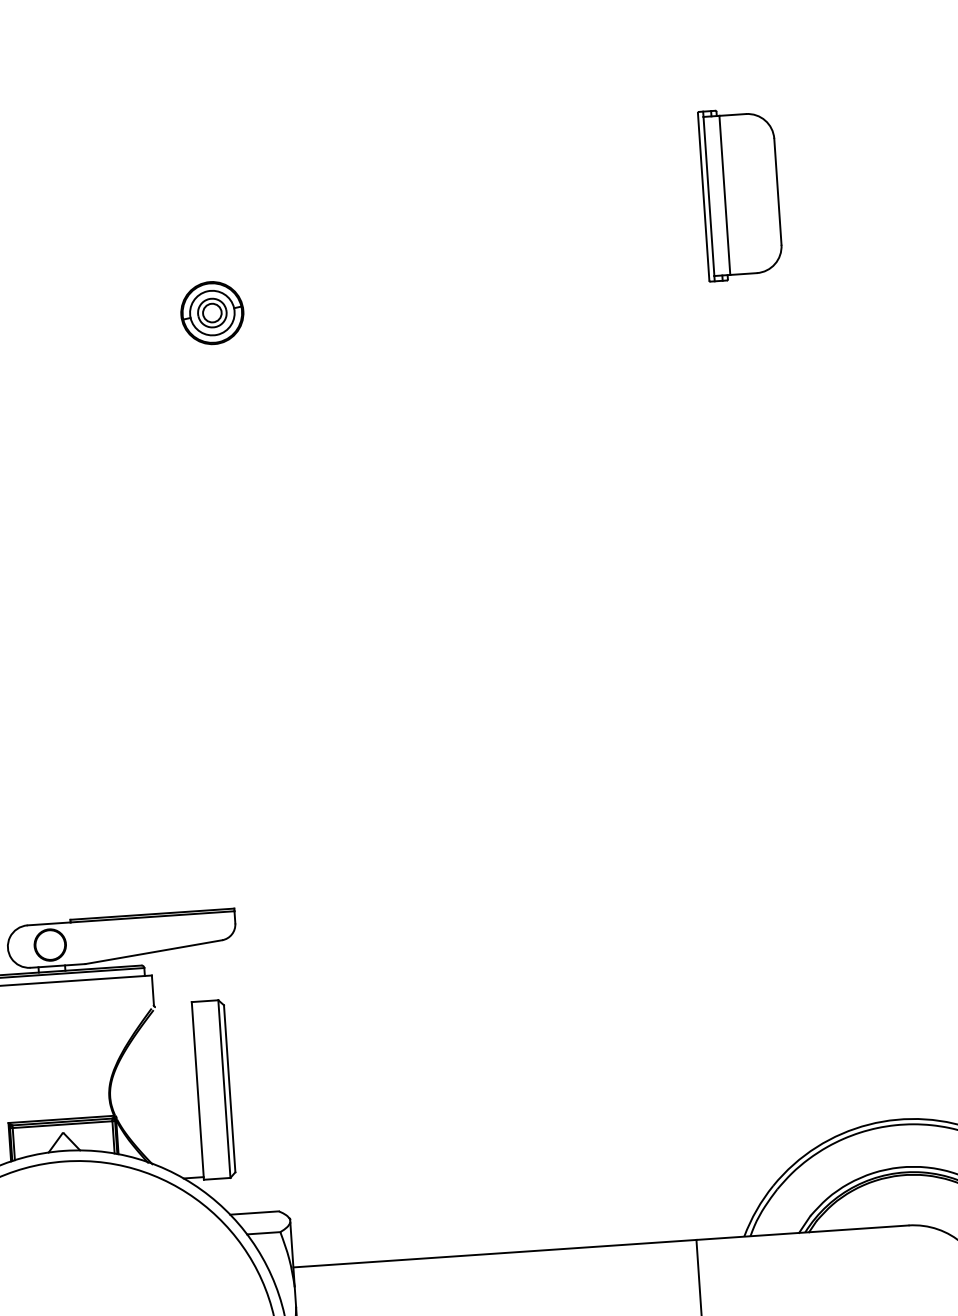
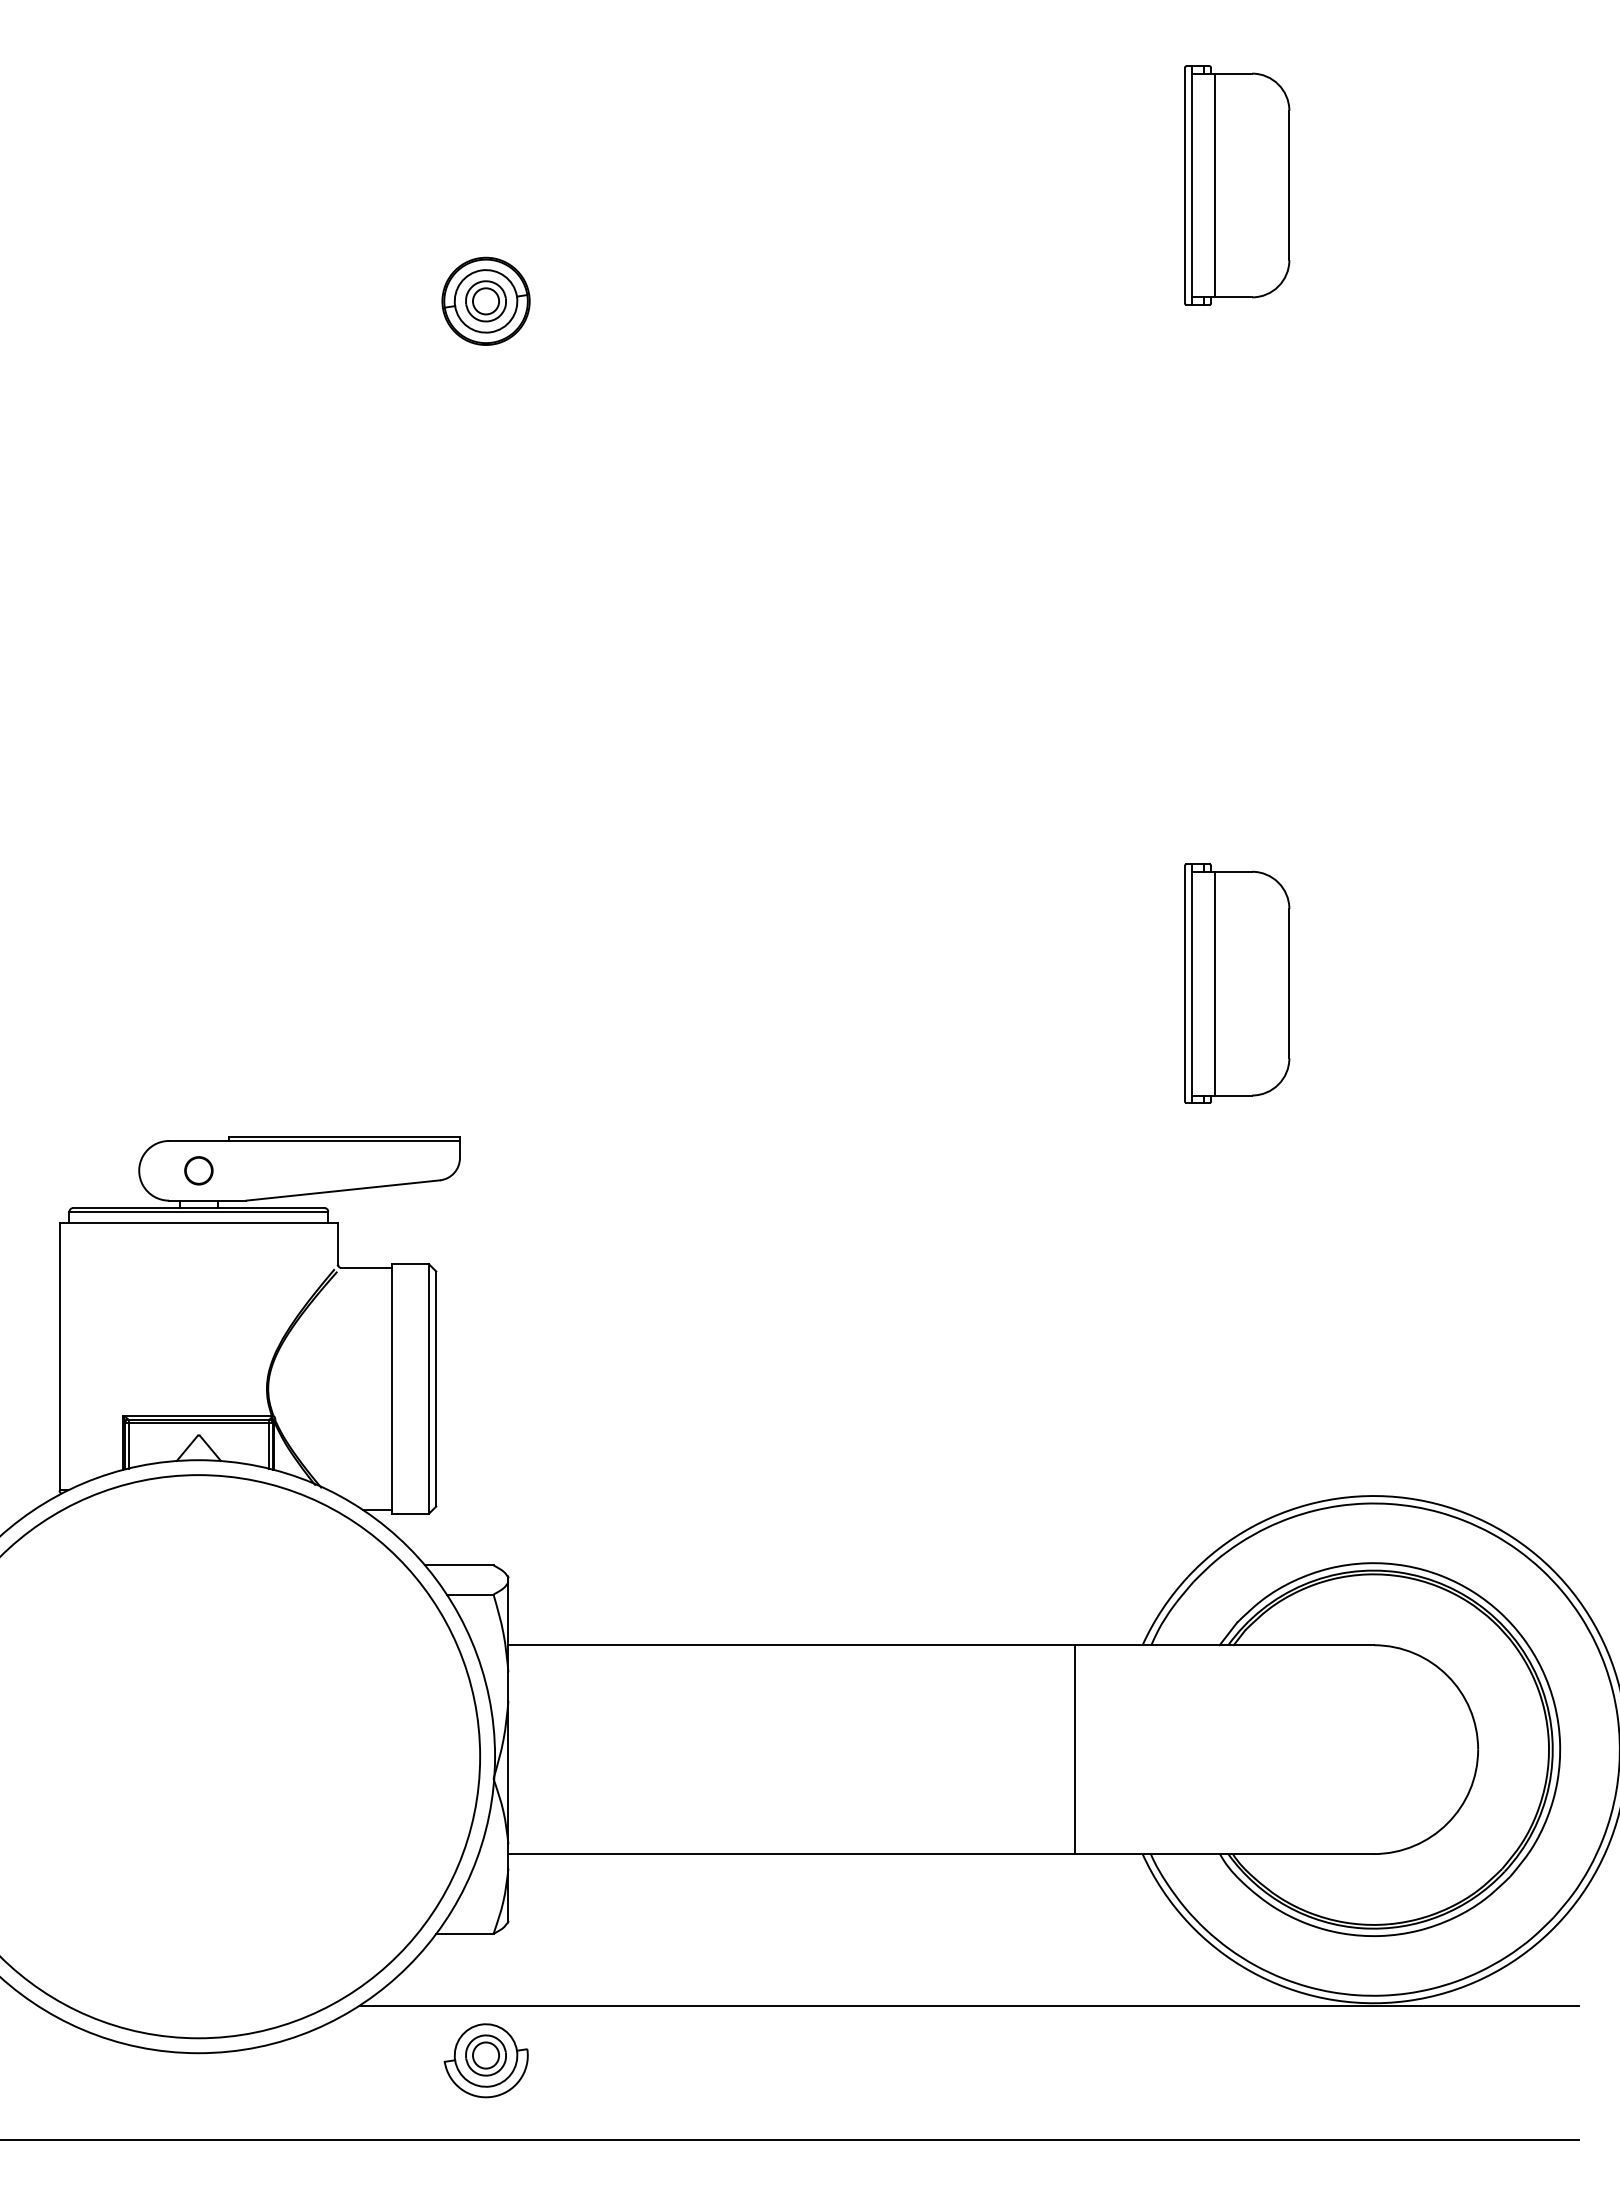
part: (779, 761) -> (1237, 983), added
circle: (50, 944) -> (198, 1170), size x0.62
line: (173, 1005) -> (365, 1267), added

